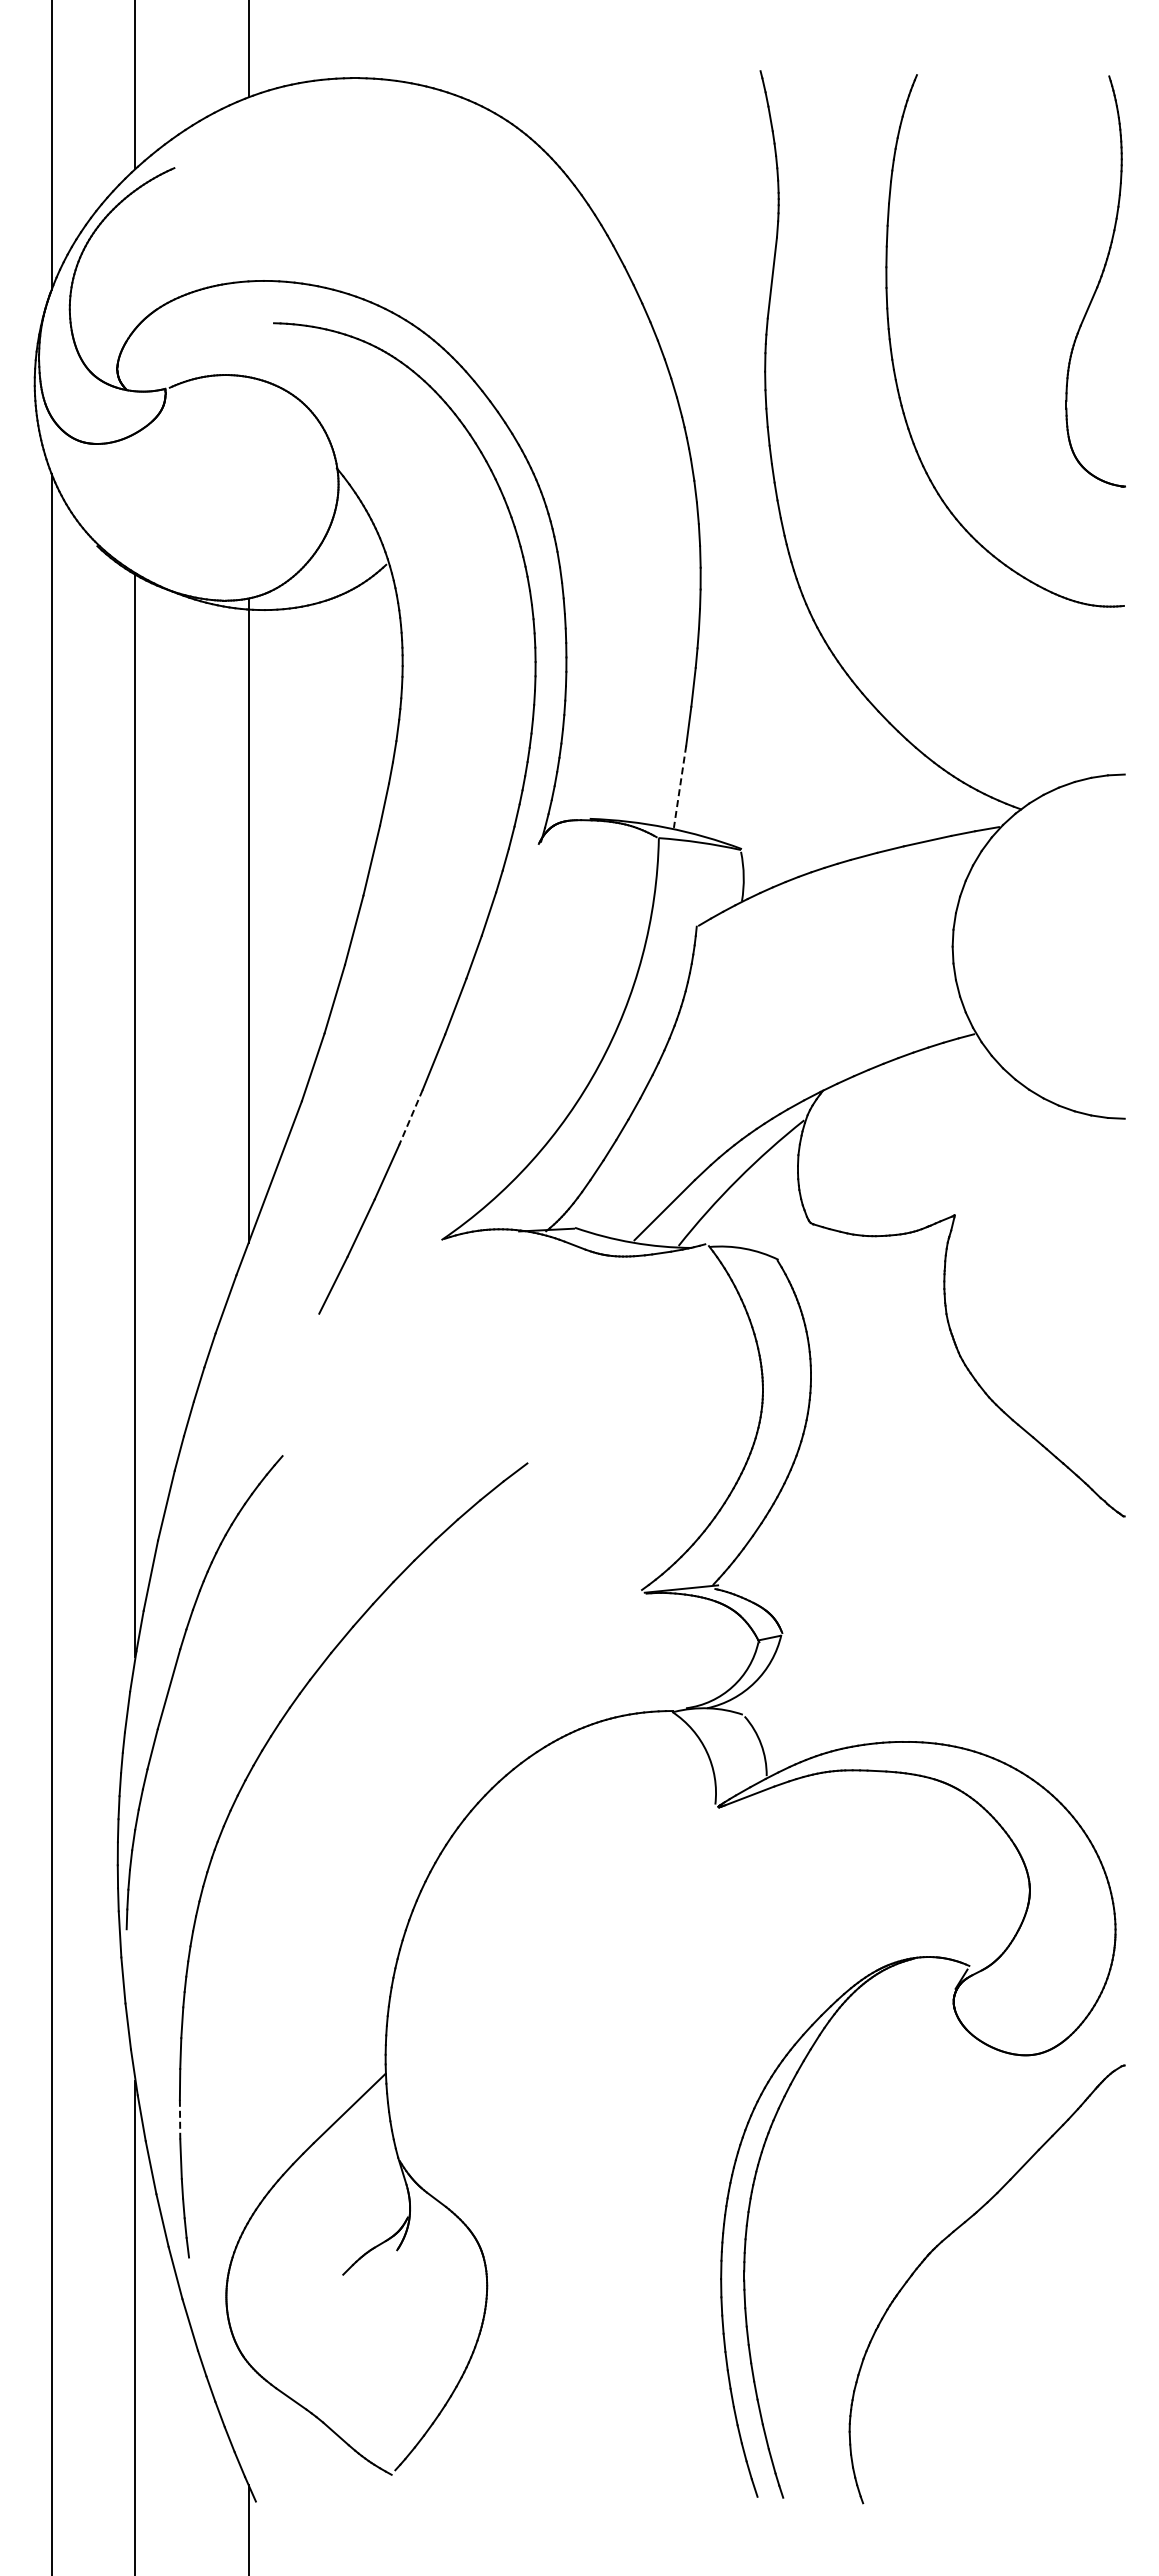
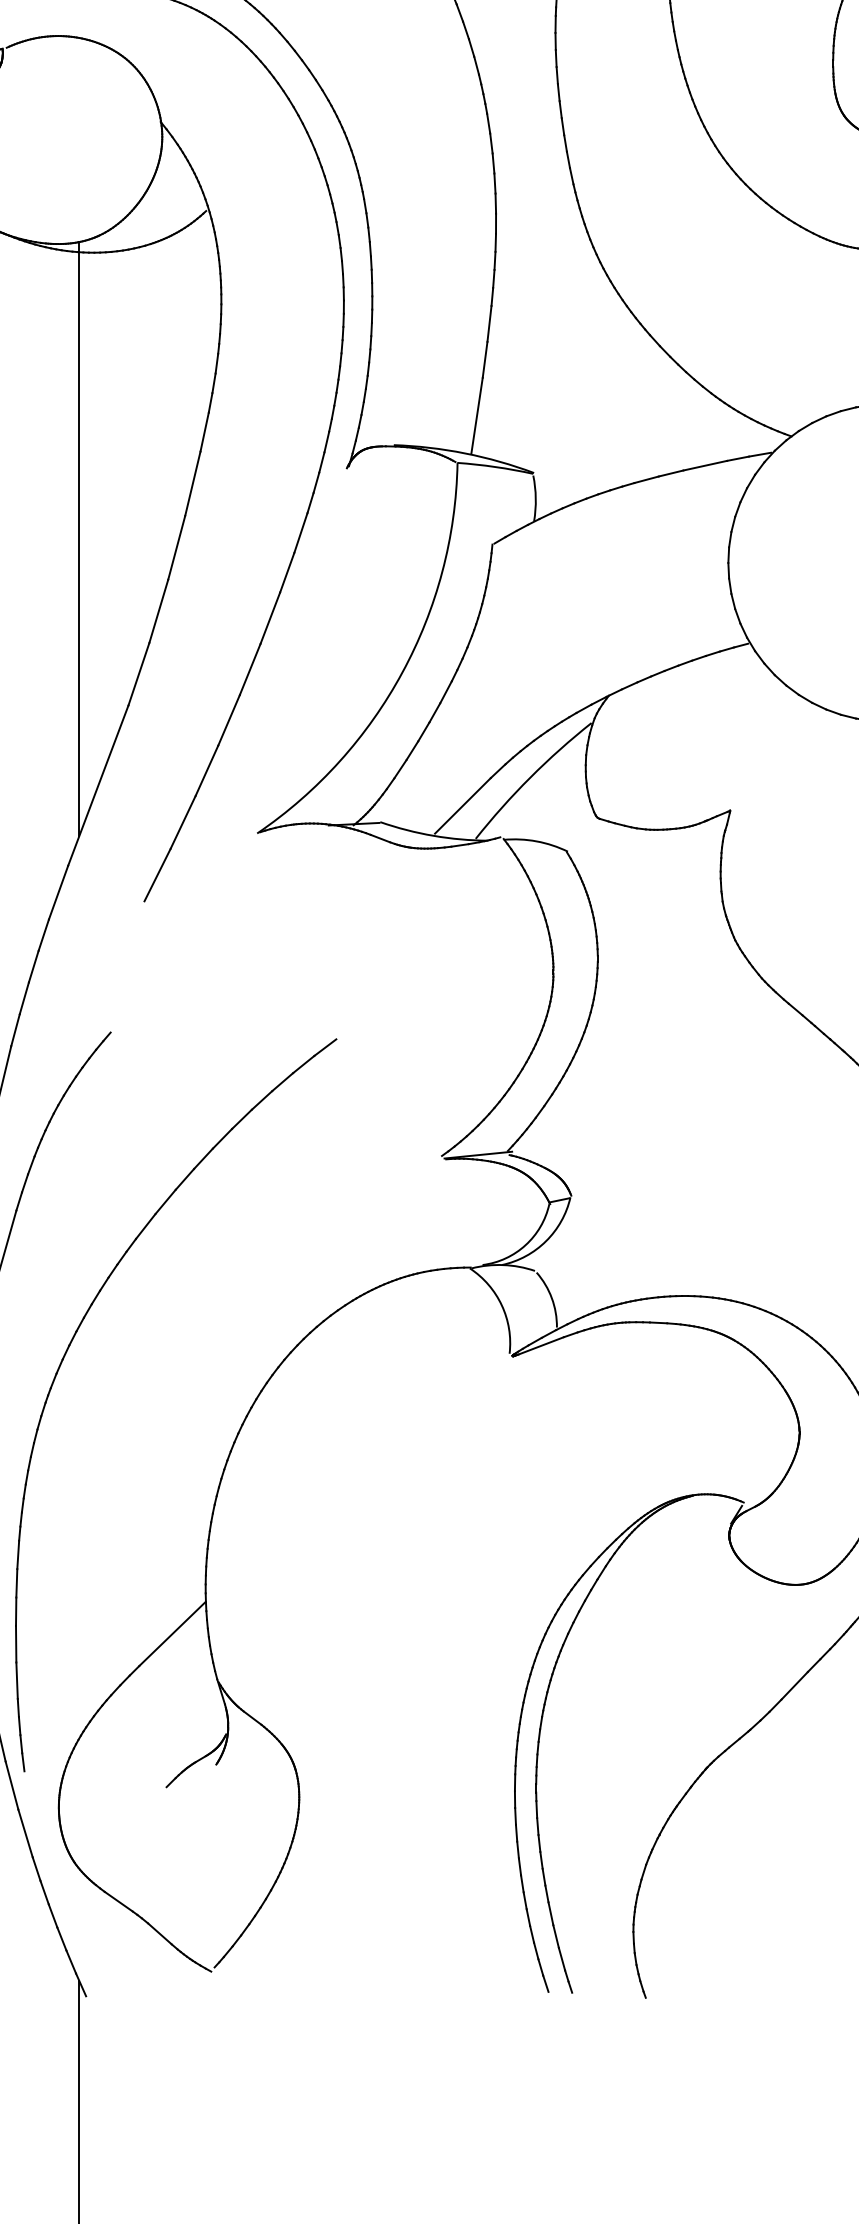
line: (680, 786) -> (477, 415), dashed -> solid
line: (411, 1117) -> (229, 720), dashed -> solid
line: (180, 2119) -> (16, 1644), dashed -> solid

